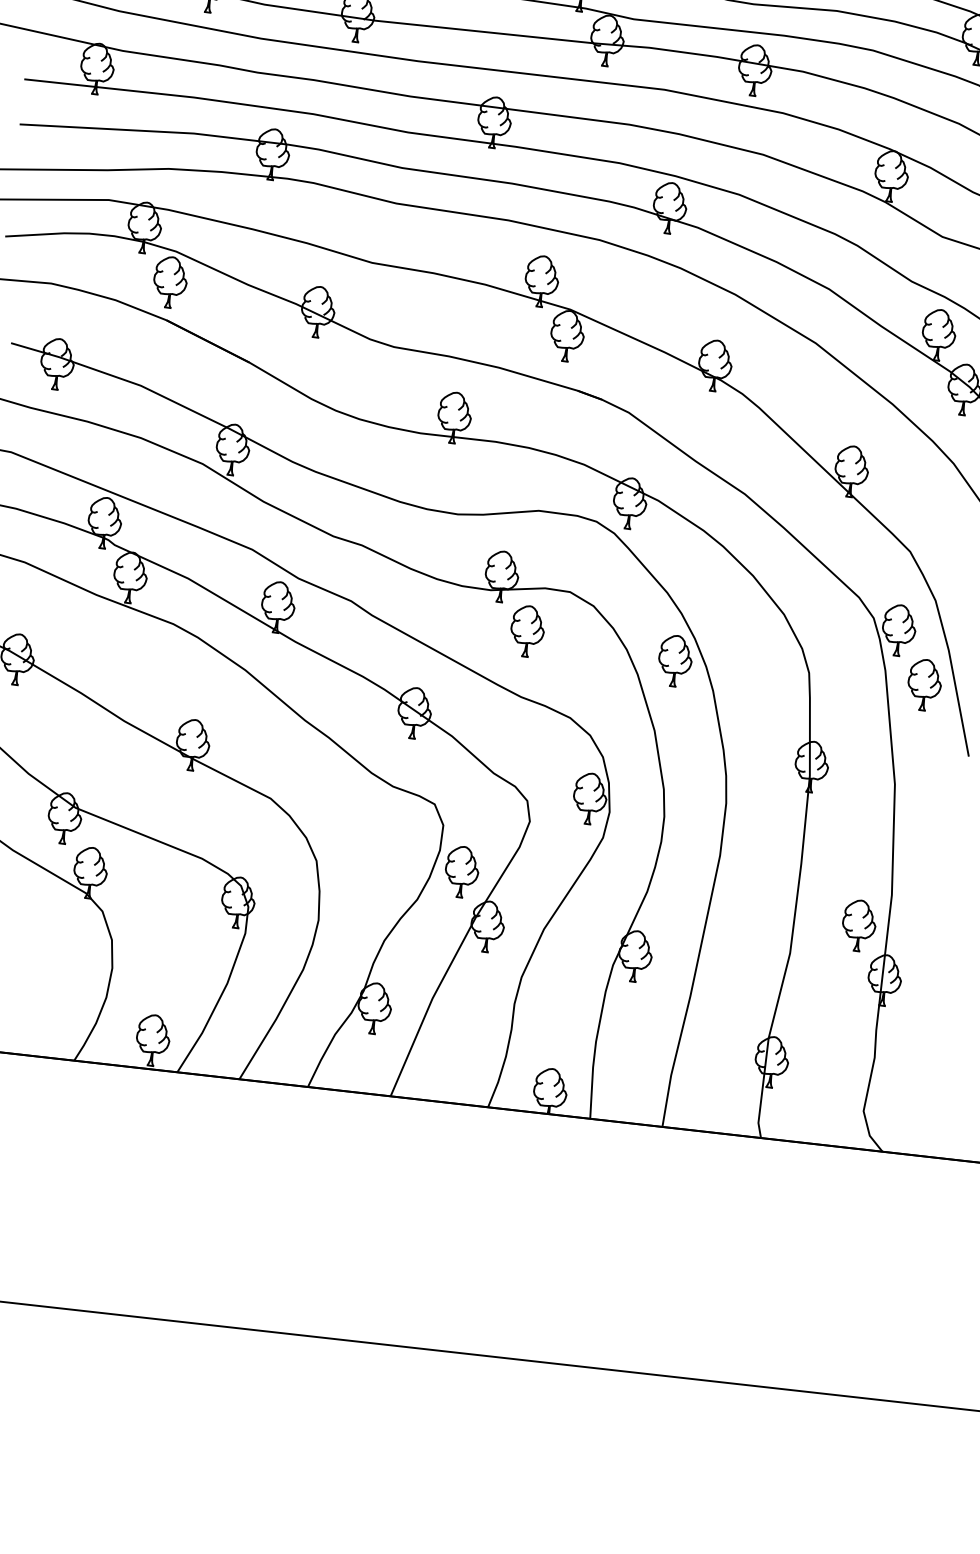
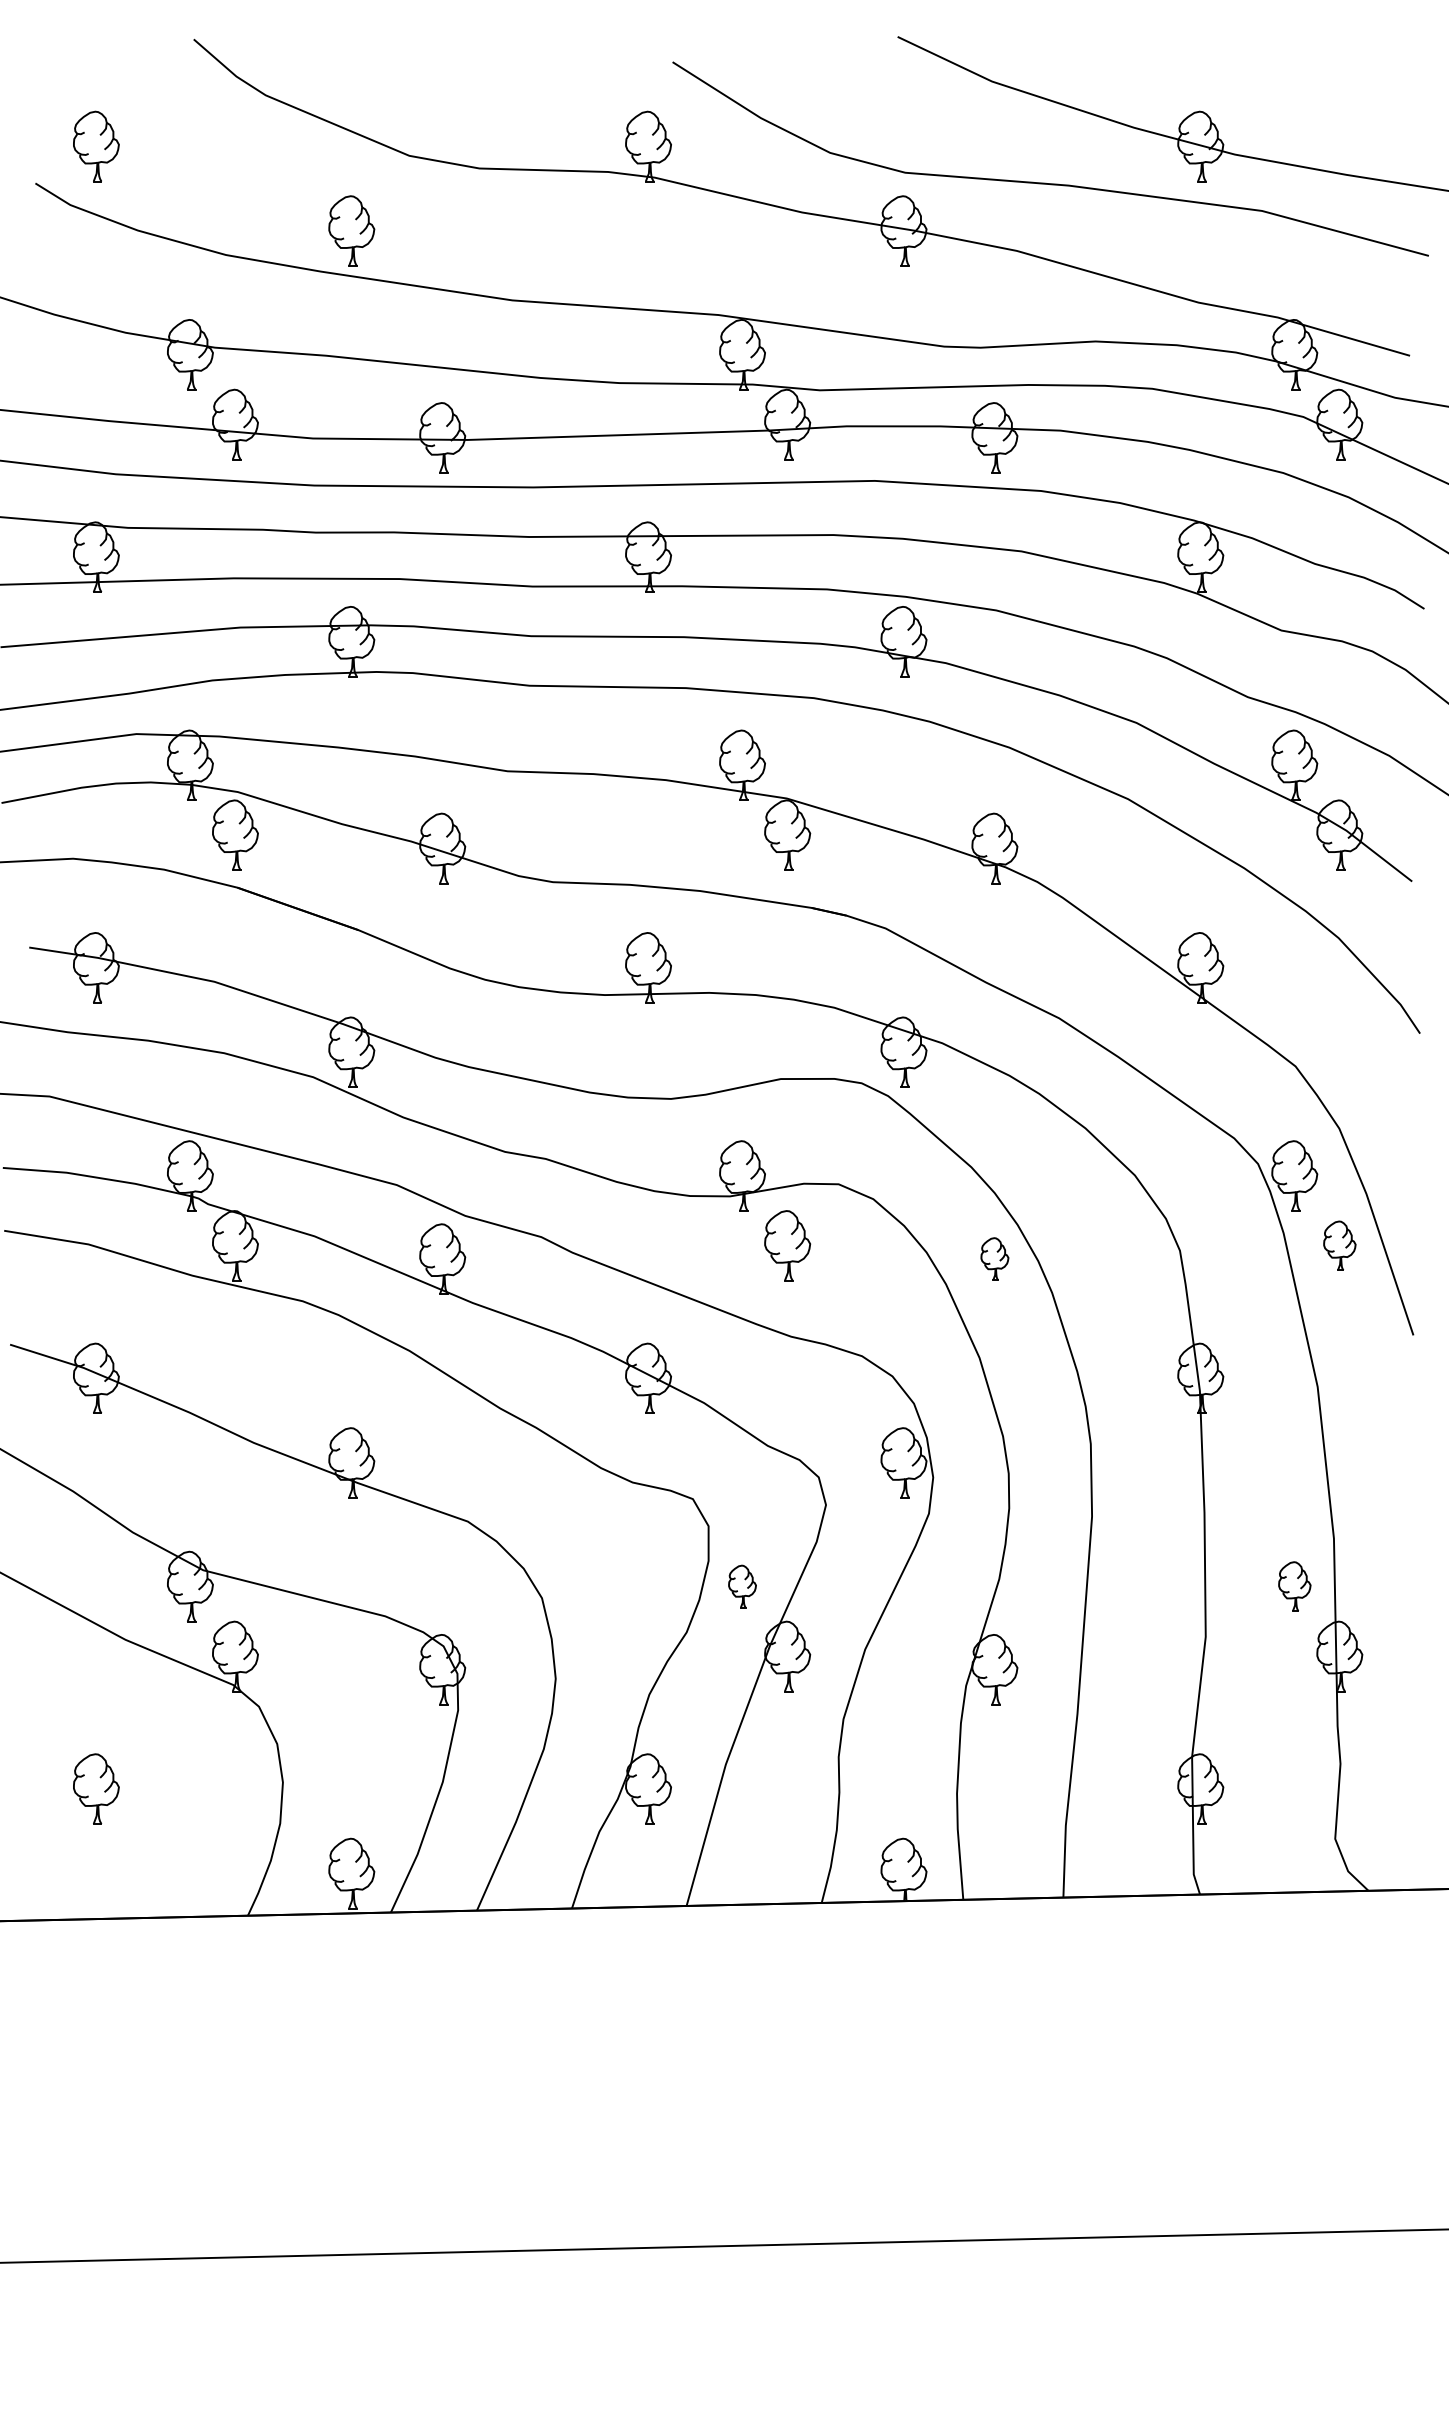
part: (675, 660) -> (994, 1258), size x0.6
part: (924, 684) -> (1339, 1245), size x0.7
part: (461, 872) -> (742, 1586), size x0.6
part: (858, 925) -> (1294, 1586), size x0.7

